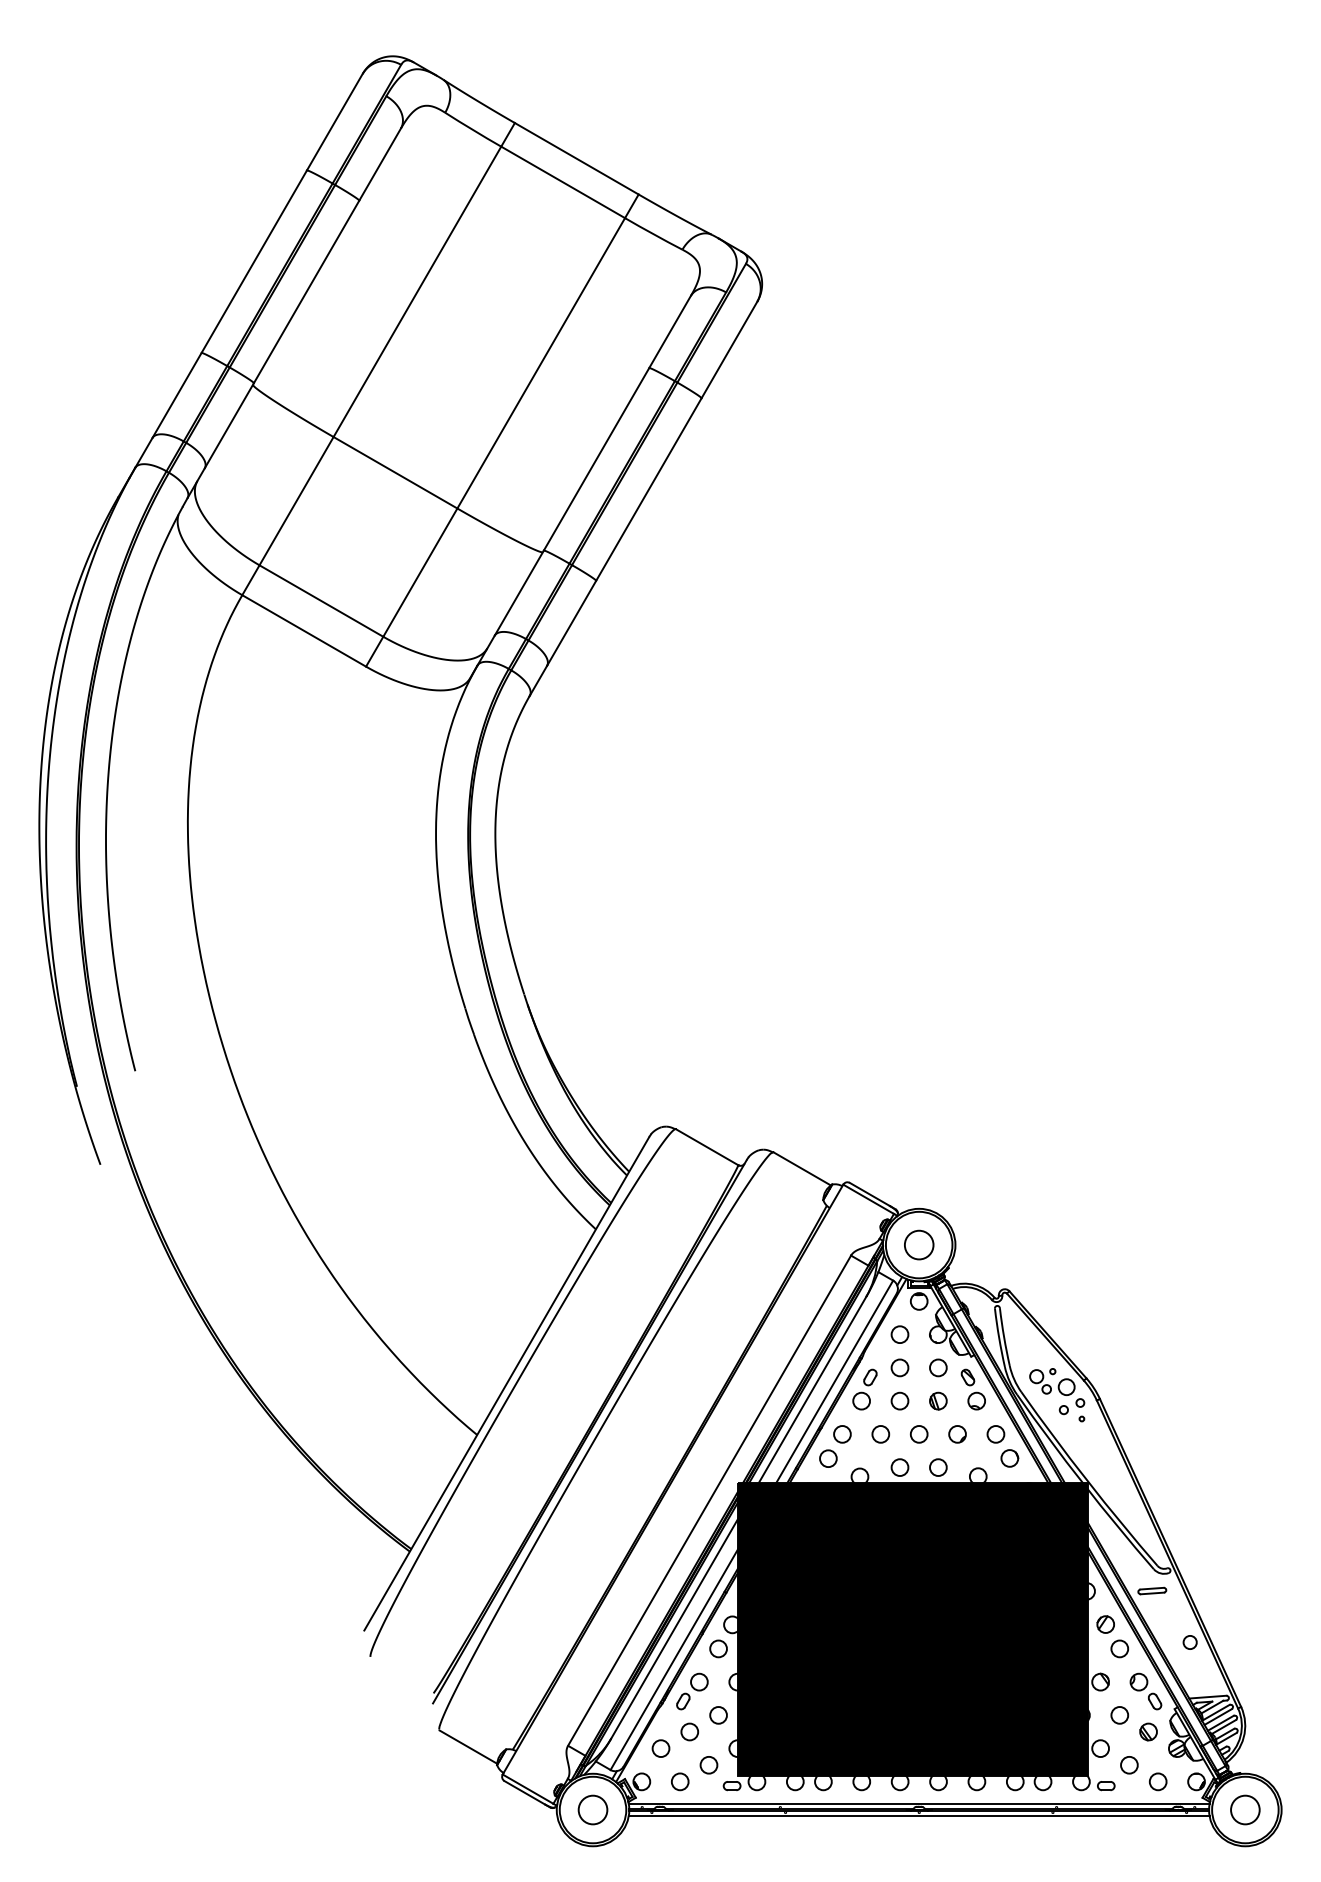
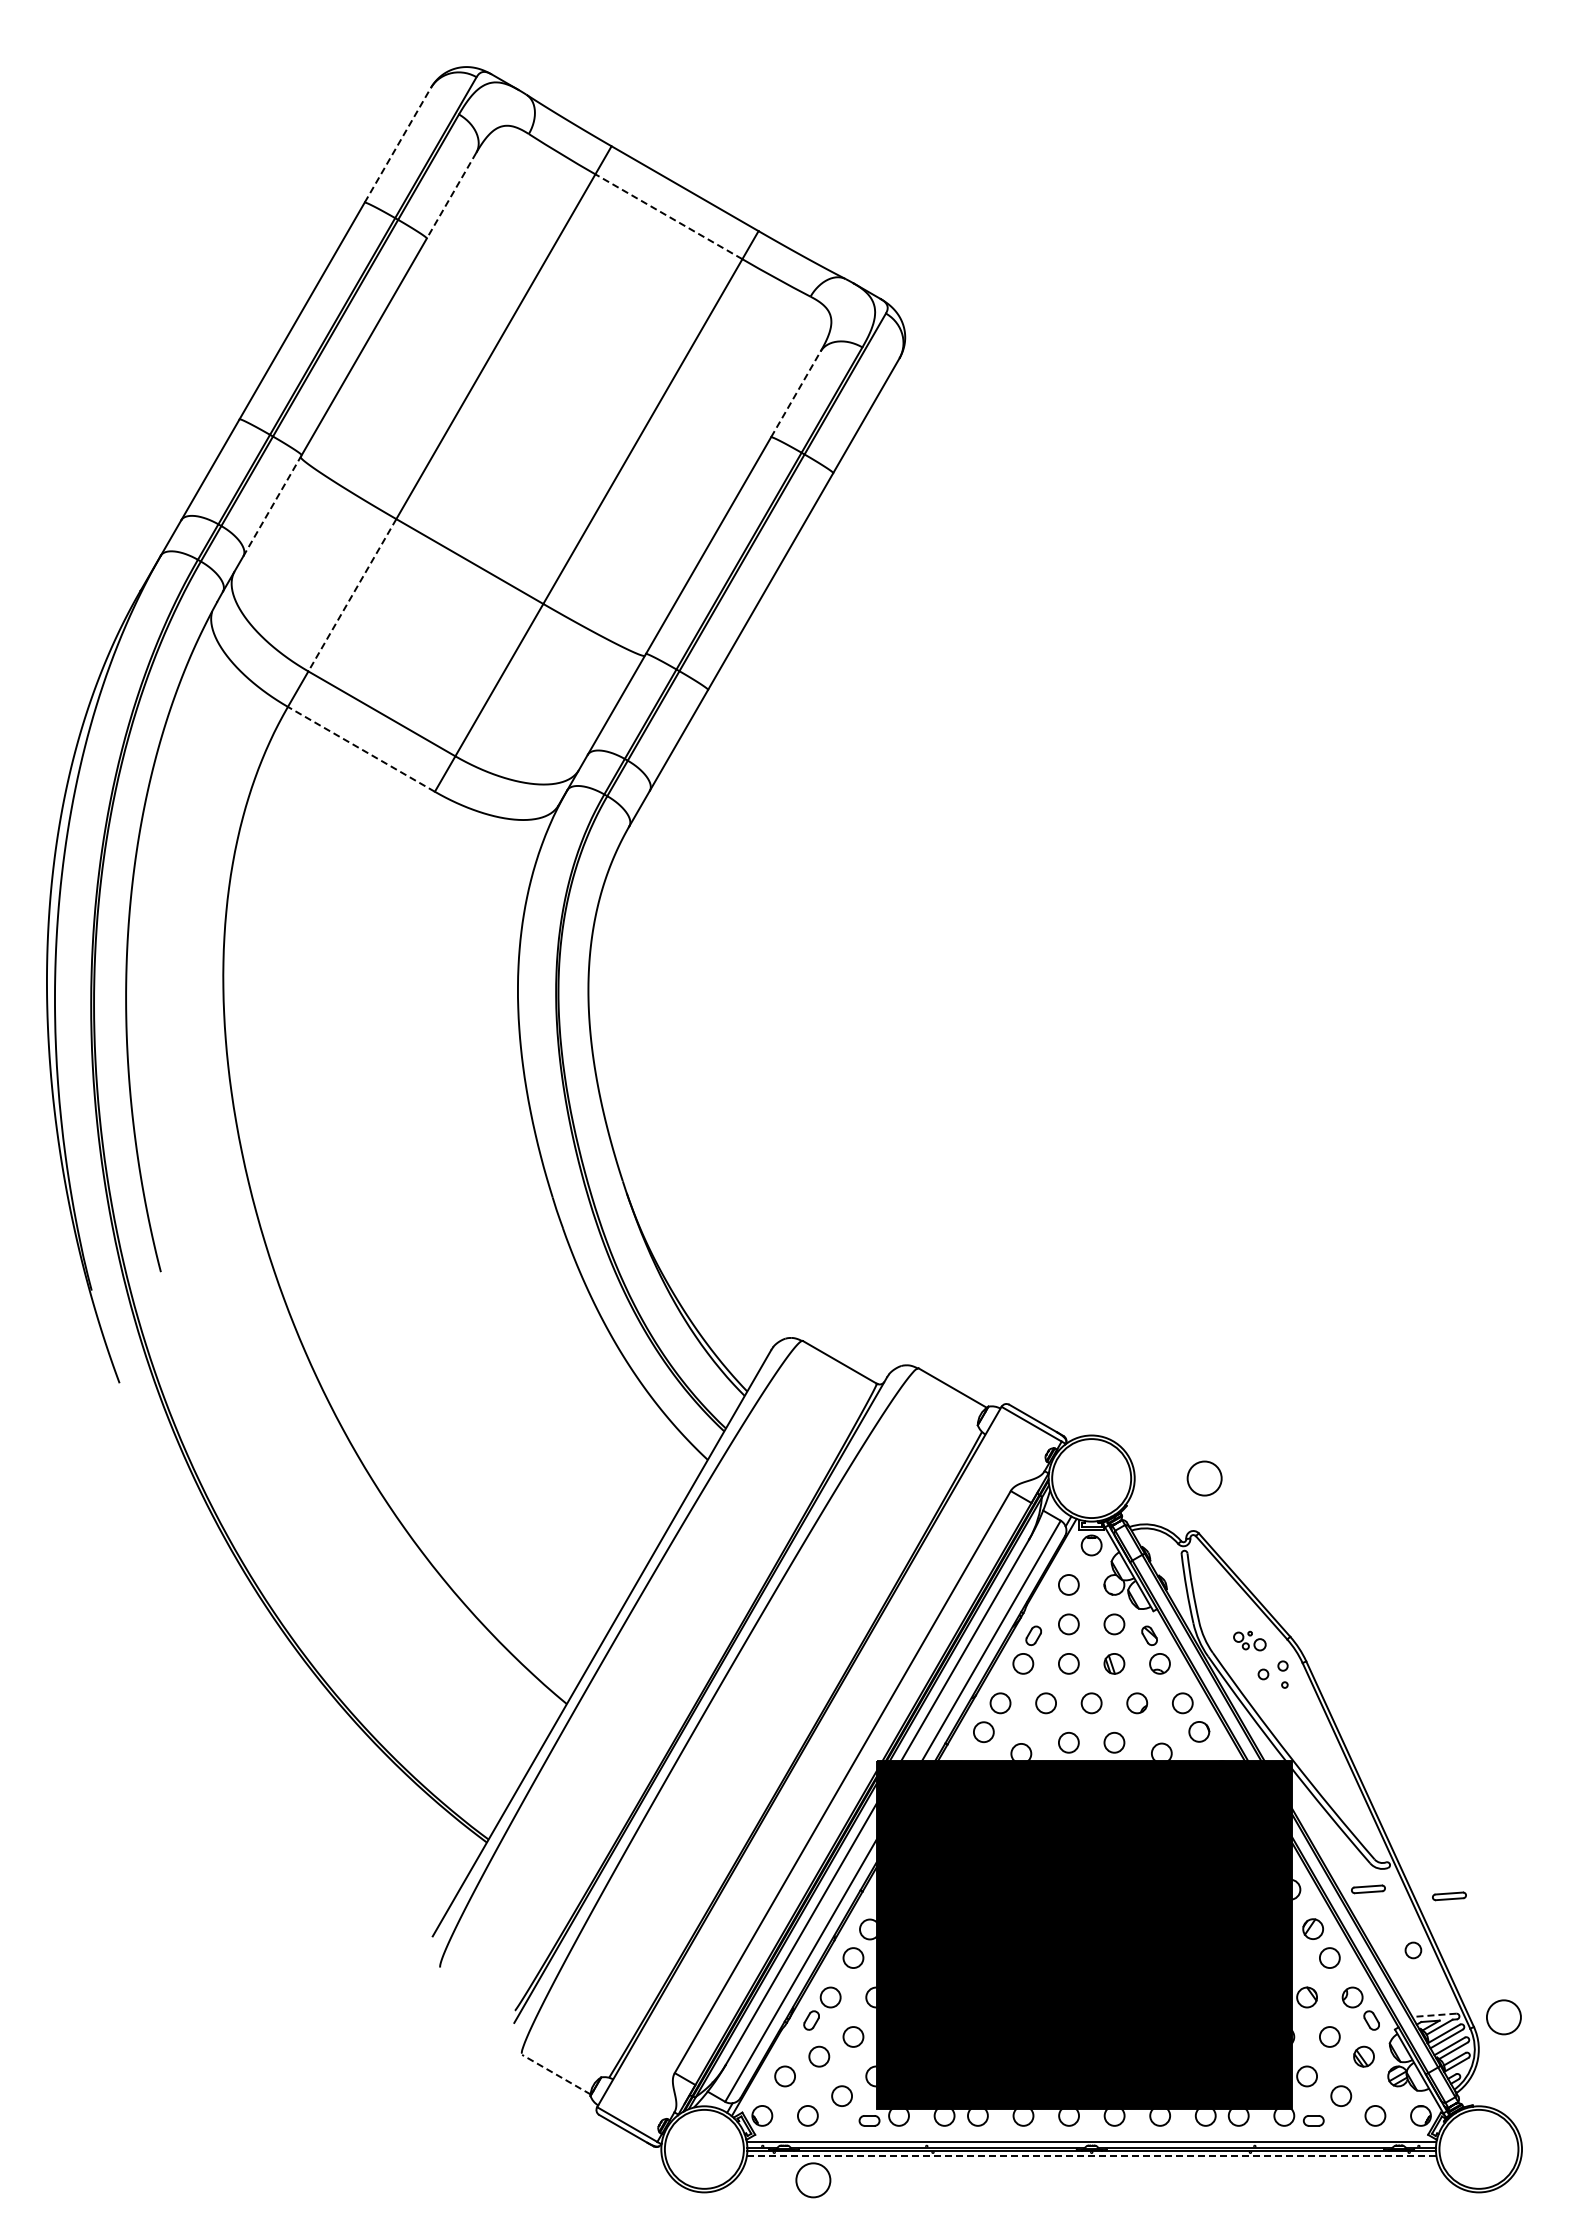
line: (335, 121) -> (398, 144), solid -> dashed
line: (380, 165) -> (451, 196), solid -> dashed
line: (562, 182) -> (668, 216), solid -> dashed
line: (670, 332) -> (796, 394), solid -> dashed
line: (229, 426) -> (272, 506), solid -> dashed
line: (296, 501) -> (352, 595), solid -> dashed
line: (304, 631) -> (361, 749), solid -> dashed
circle: (919, 1245) -> (1204, 1478), moved
part: (1052, 1381) -> (1249, 1640), size x0.6
part: (1220, 1597) -> (1449, 1896), added
line: (1207, 1697) -> (1433, 2015), solid -> dashed
line: (468, 1746) -> (556, 2074), solid -> dashed
circle: (593, 1810) -> (813, 2180), moved
circle: (1244, 1810) -> (1503, 2017), moved
line: (919, 1816) -> (1091, 2156), solid -> dashed

